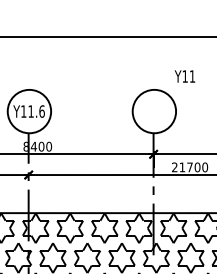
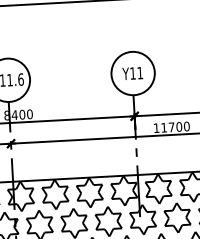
text: (184, 76) -> (132, 73), moved
text: (174, 167) -> (156, 128), 21700 -> 11700

